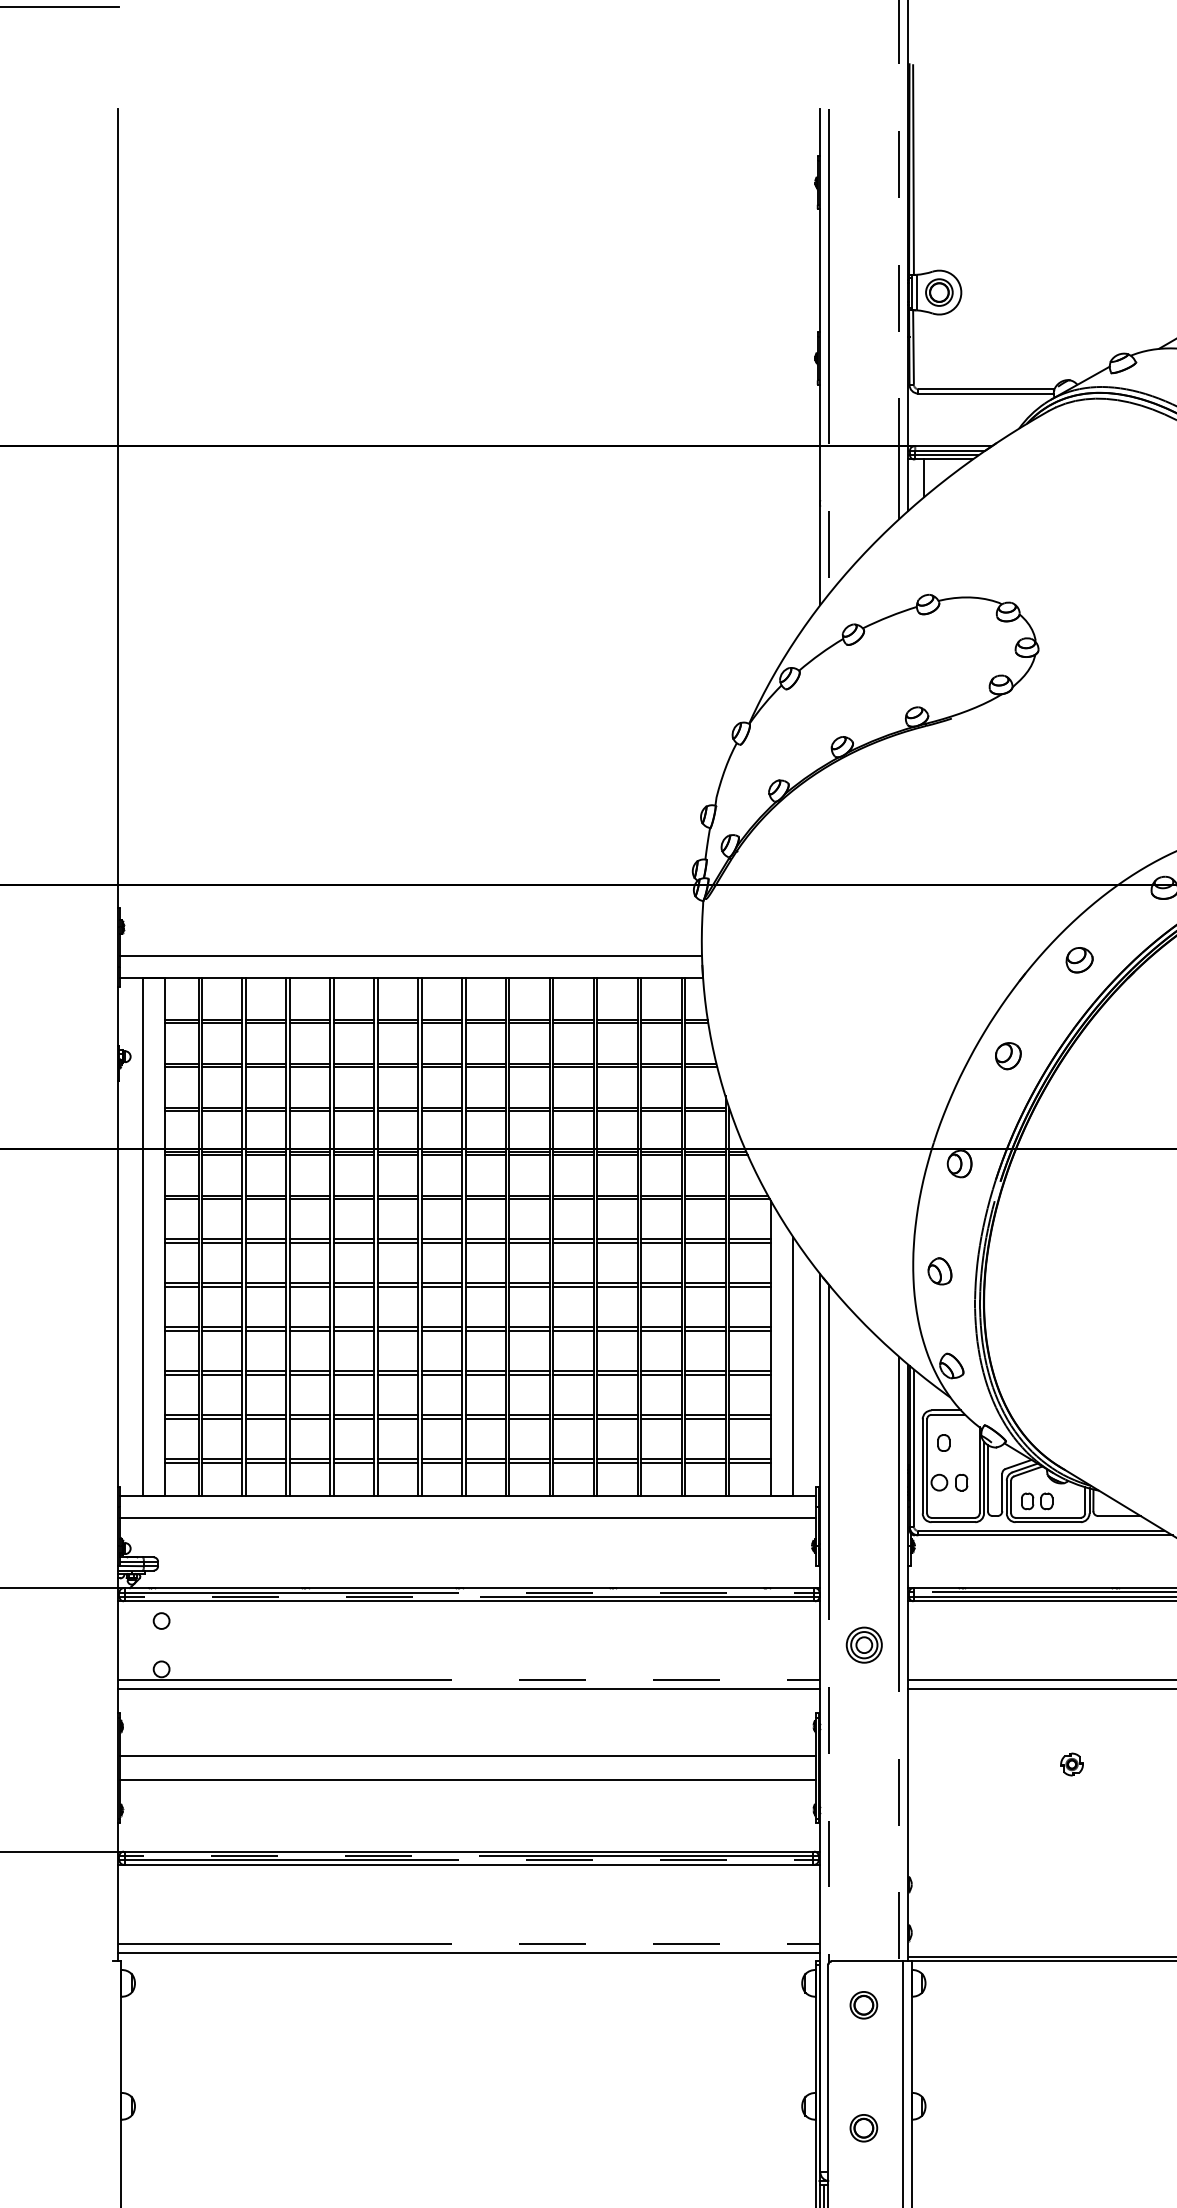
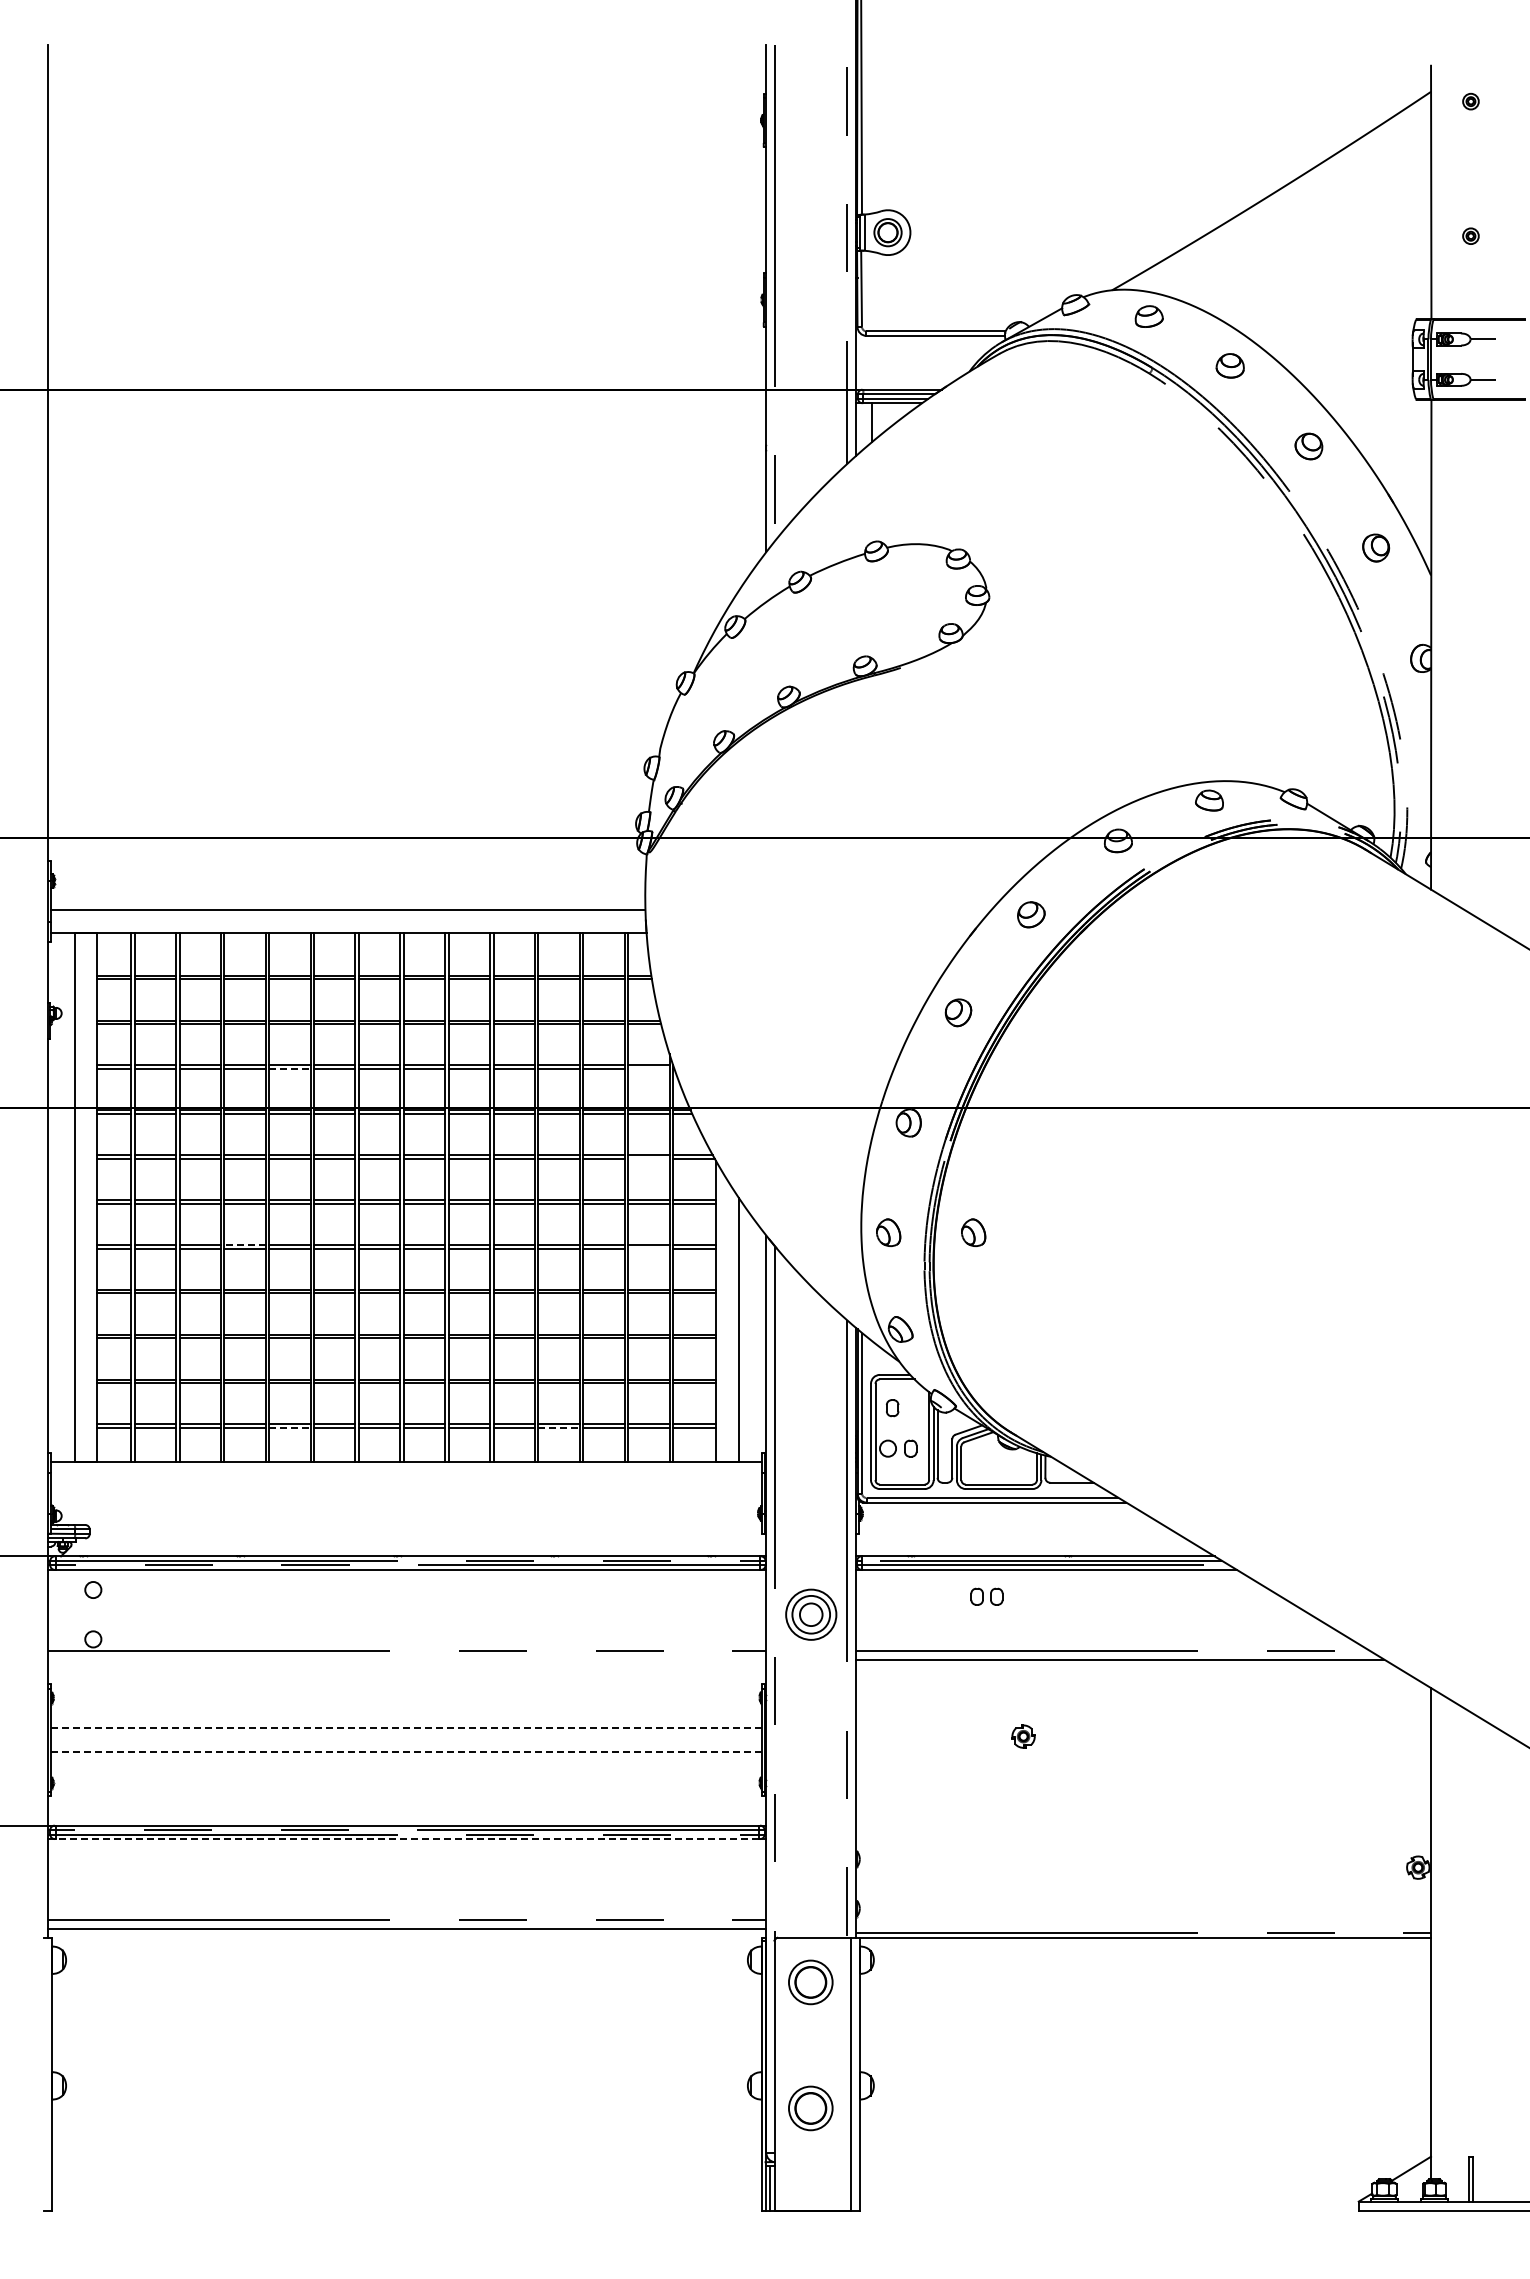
line: (353, 1111) -> (289, 1069), solid -> dashed
line: (704, 1111) -> (648, 1069), removed
line: (704, 1198) -> (648, 1158), removed
part: (1023, 1271) -> (973, 1232), added
line: (310, 1282) -> (245, 1244), solid -> dashed
line: (704, 1286) -> (648, 1248), removed
line: (353, 1462) -> (289, 1428), solid -> dashed
line: (617, 1462) -> (559, 1428), solid -> dashed
part: (1036, 1501) -> (986, 1596), moved
line: (468, 1517) -> (406, 1484), removed
part: (864, 1644) -> (811, 1614), size x1.4
line: (469, 1689) -> (407, 1659), removed
line: (468, 1756) -> (406, 1728), solid -> dashed
line: (469, 1780) -> (407, 1752), solid -> dashed
line: (469, 1865) -> (407, 1839), solid -> dashed
part: (863, 2005) -> (810, 1982), size x1.6
part: (863, 2127) -> (810, 2107), size x1.6

